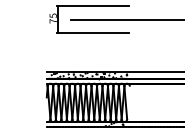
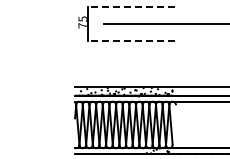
line: (93, 6) -> (131, 7), solid -> dashed
line: (93, 33) -> (131, 40), solid -> dashed

